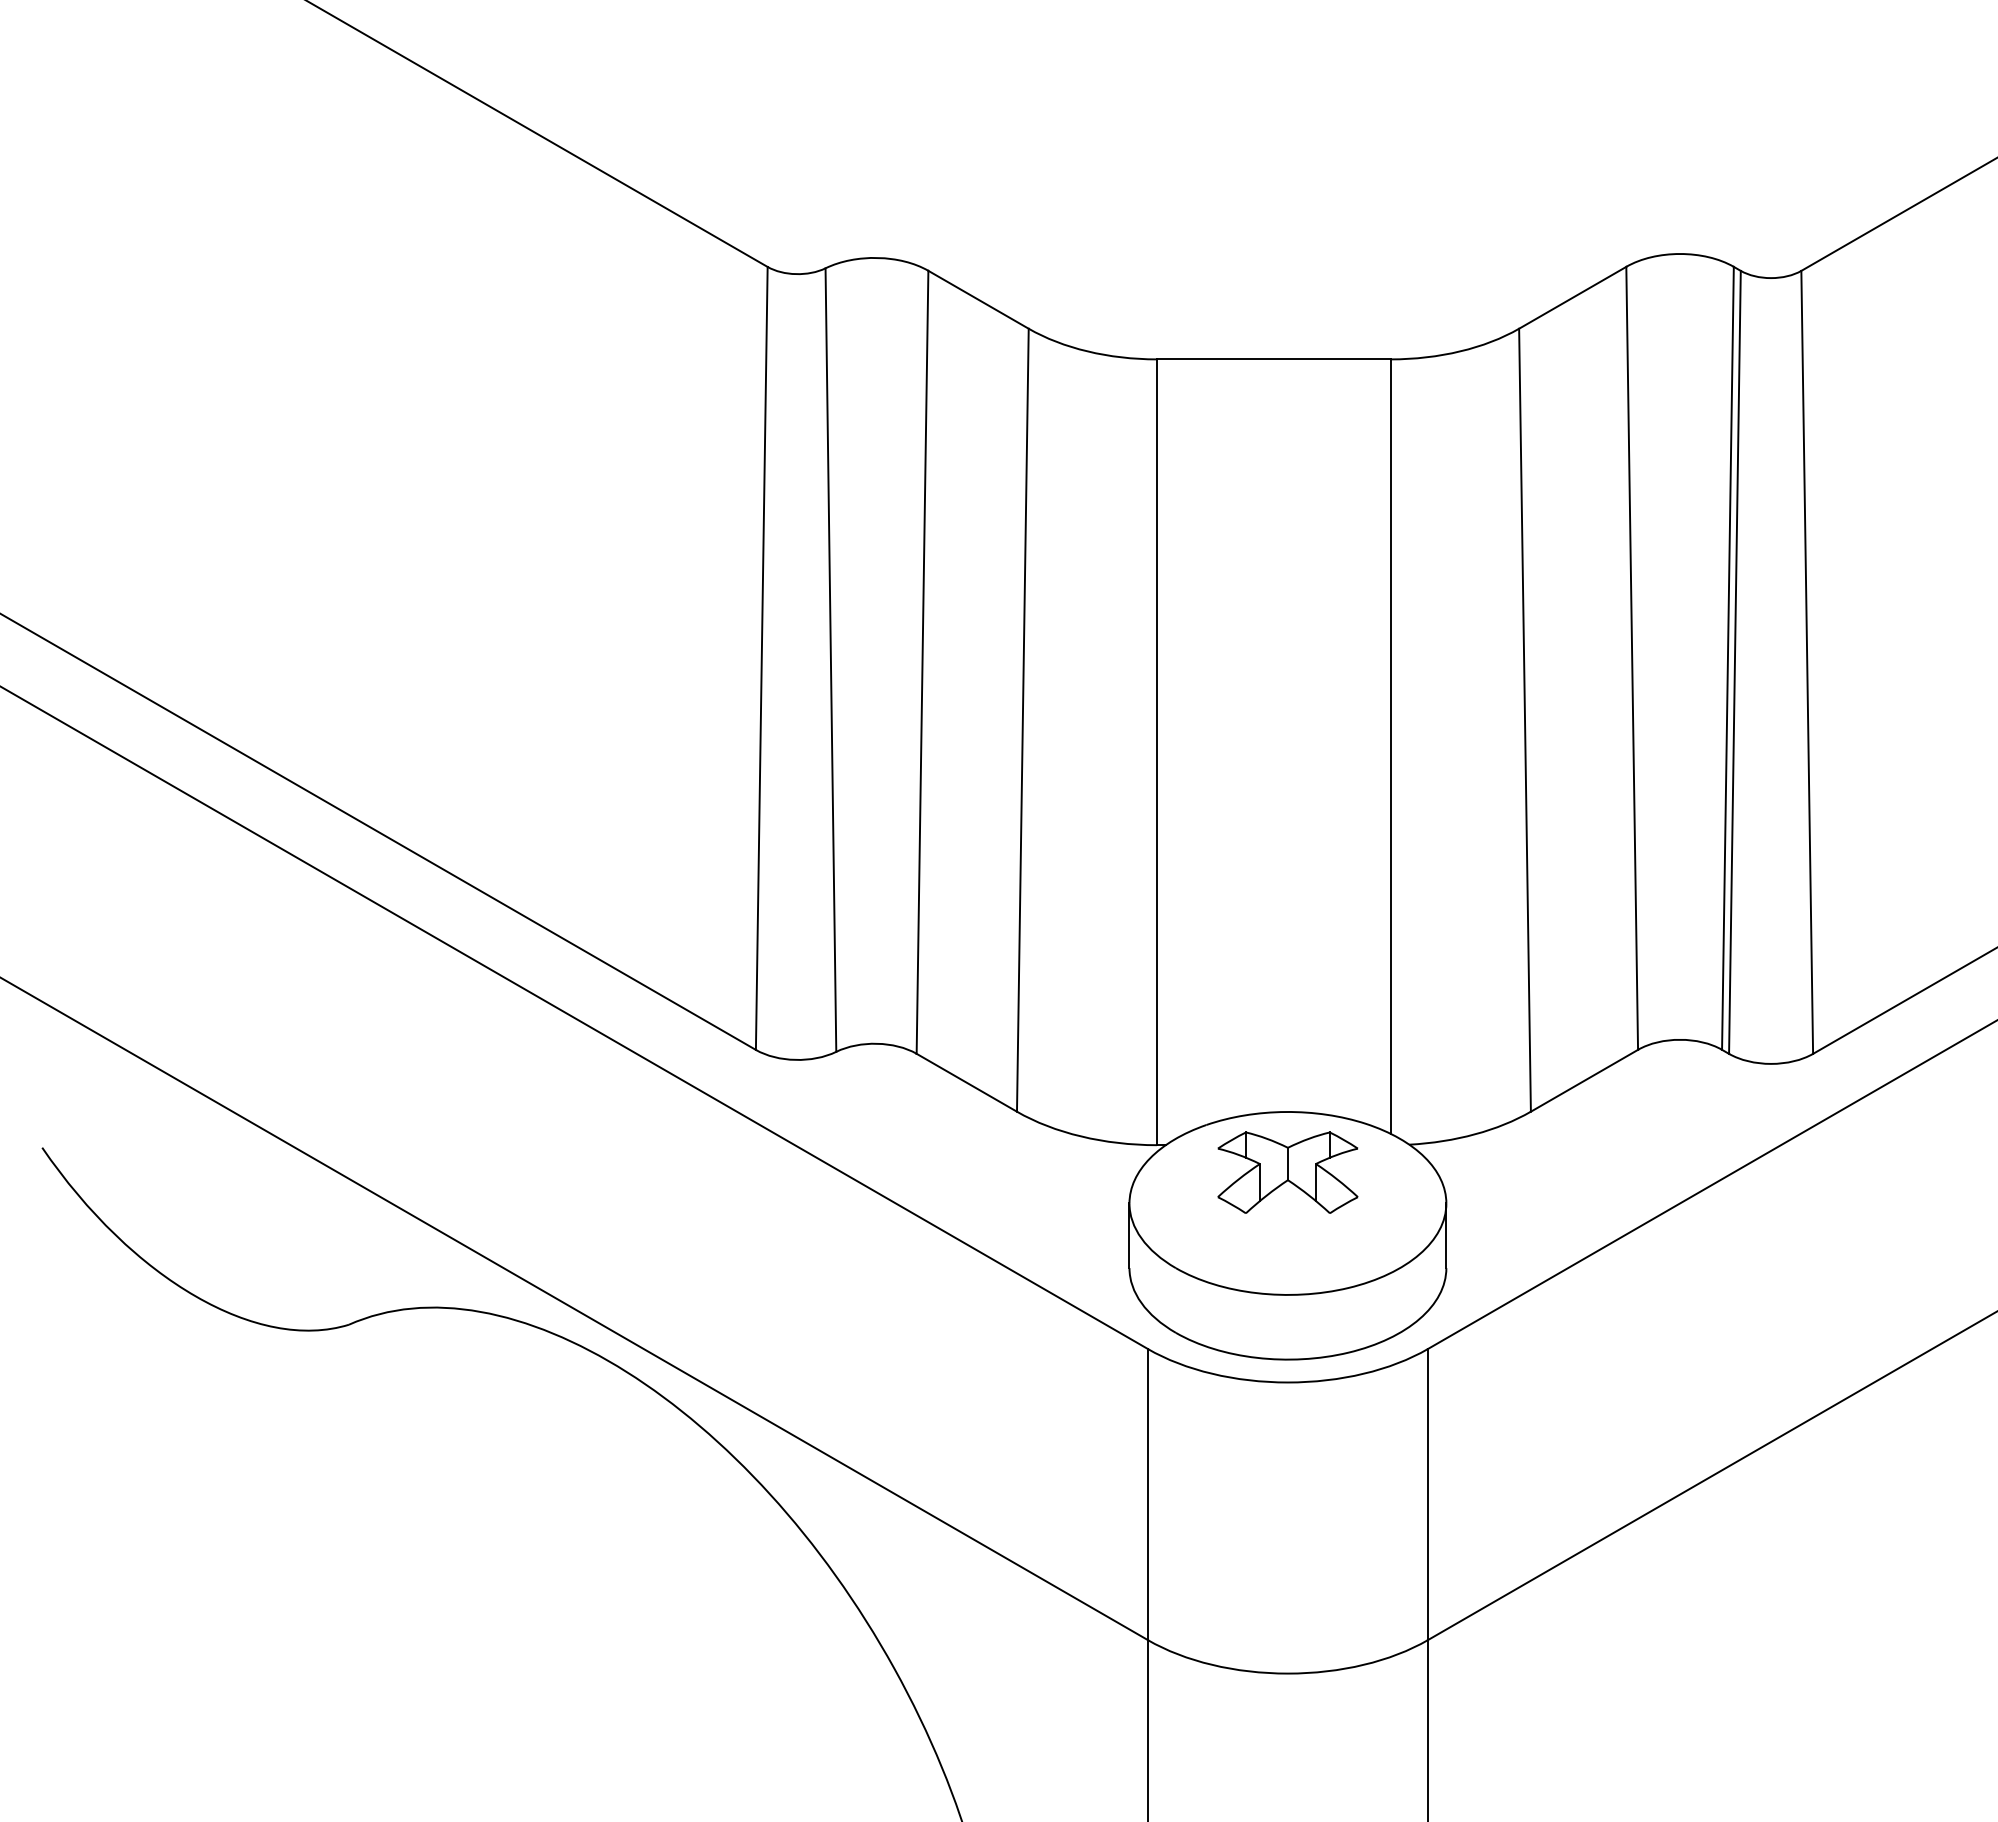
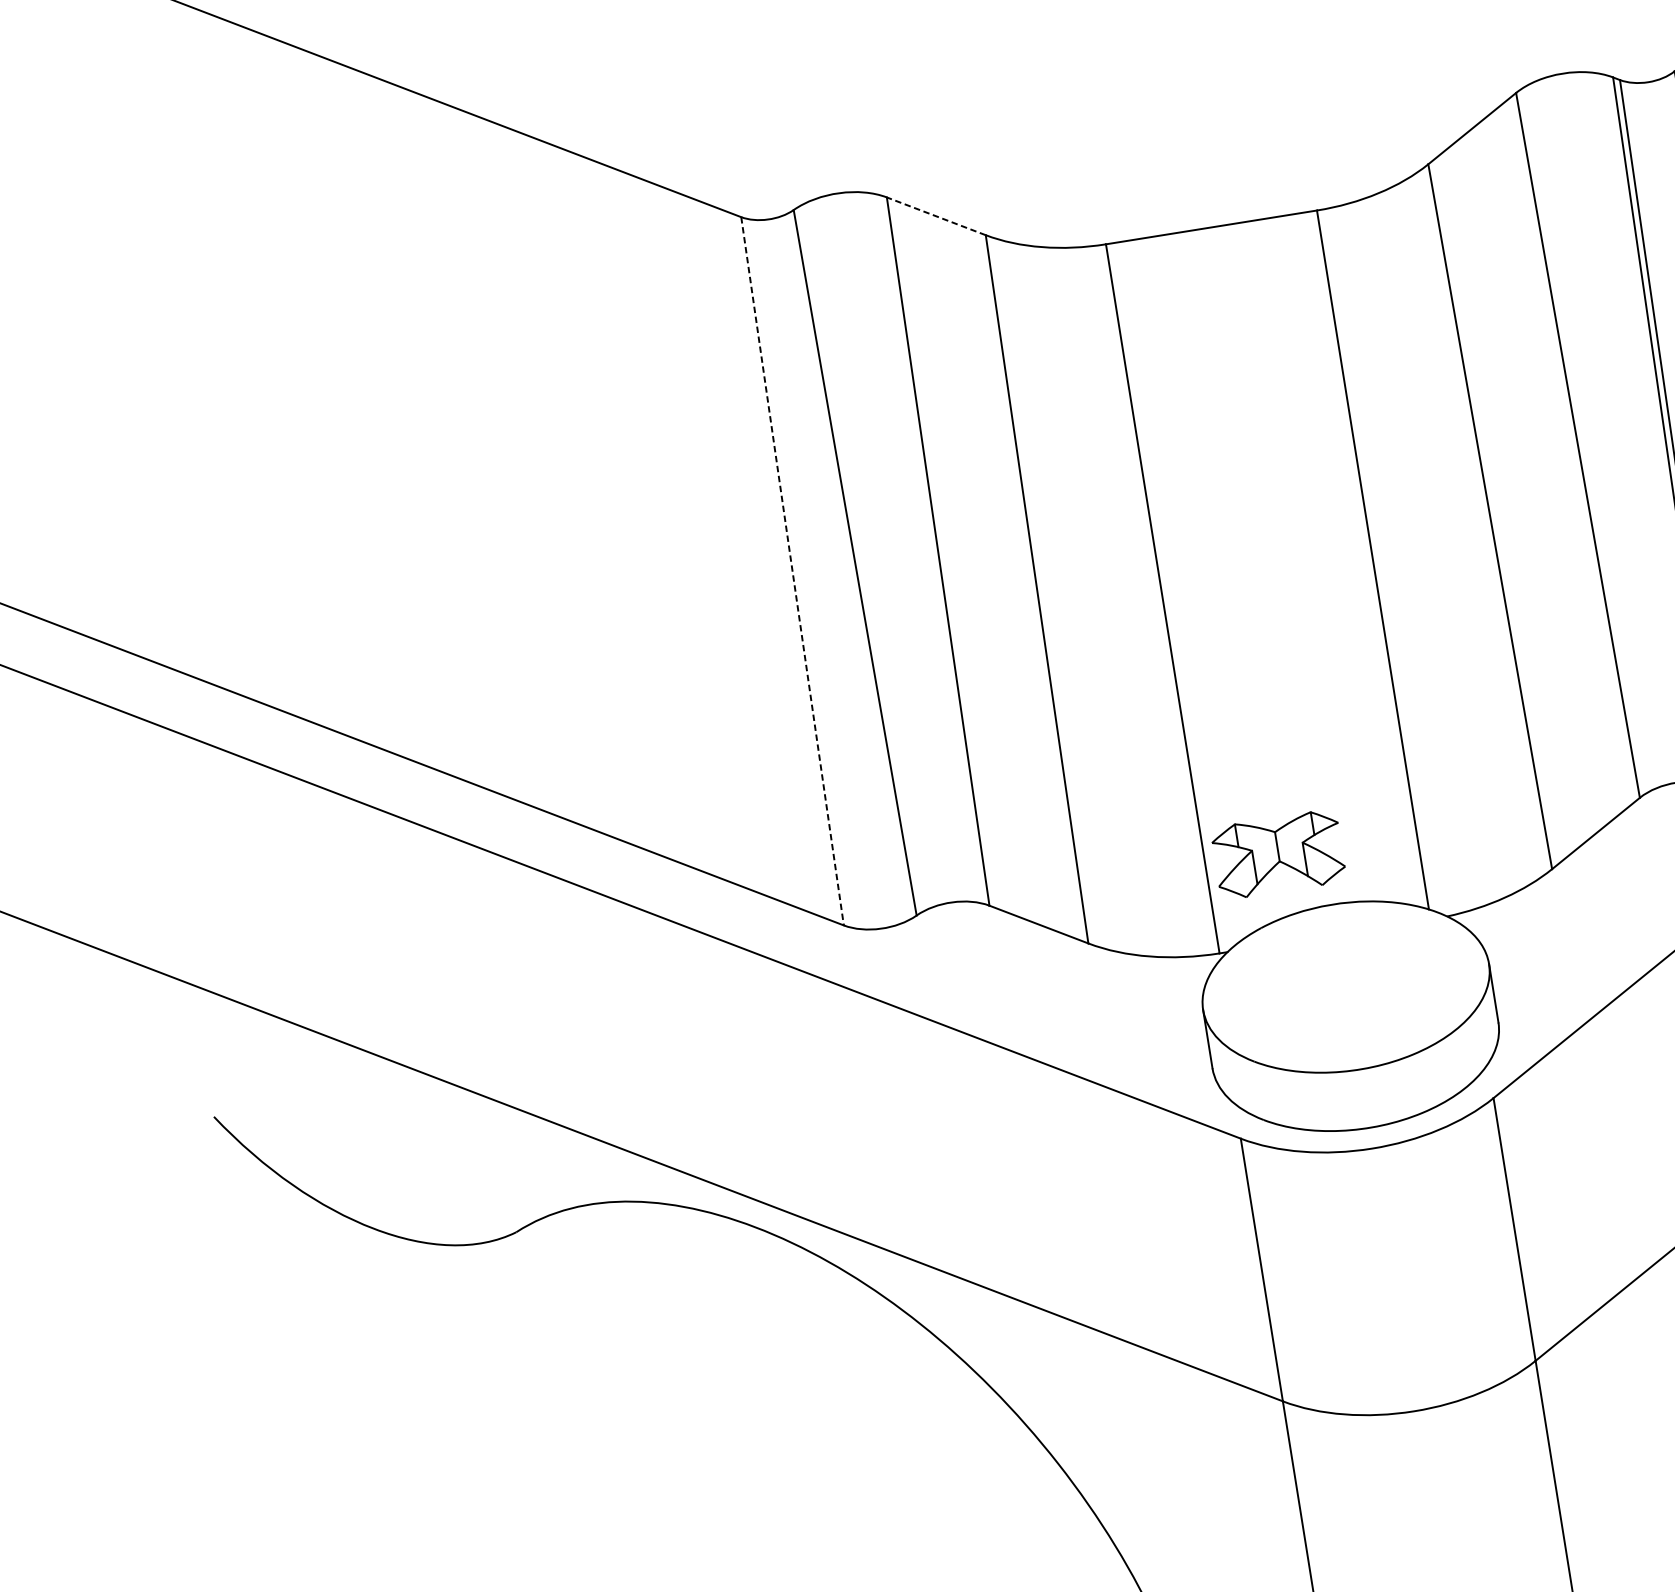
line: (978, 299) -> (936, 216), solid -> dashed
line: (761, 658) -> (792, 571), solid -> dashed
part: (1287, 1172) -> (1278, 854), moved

